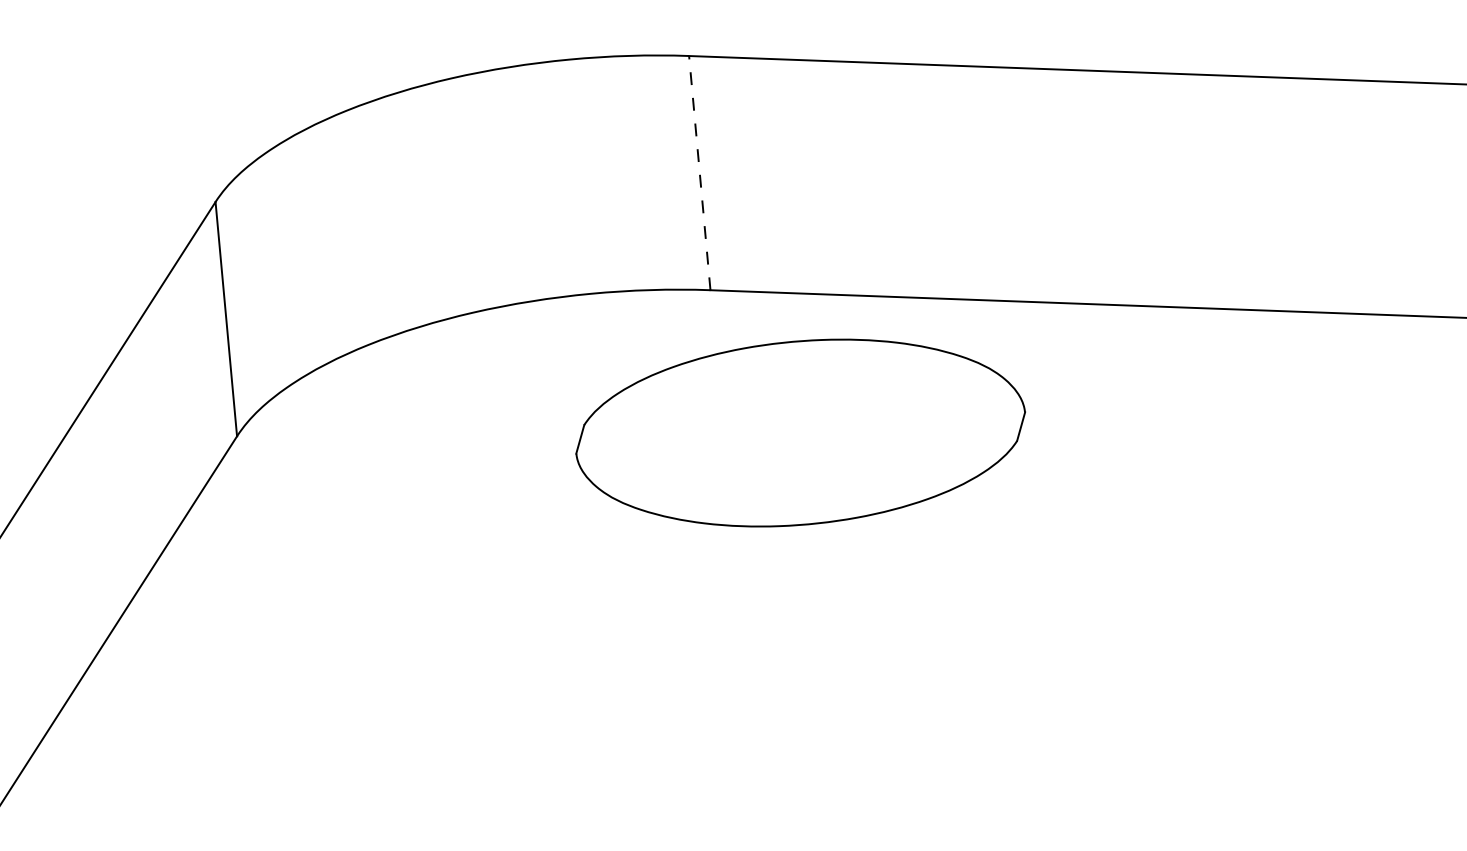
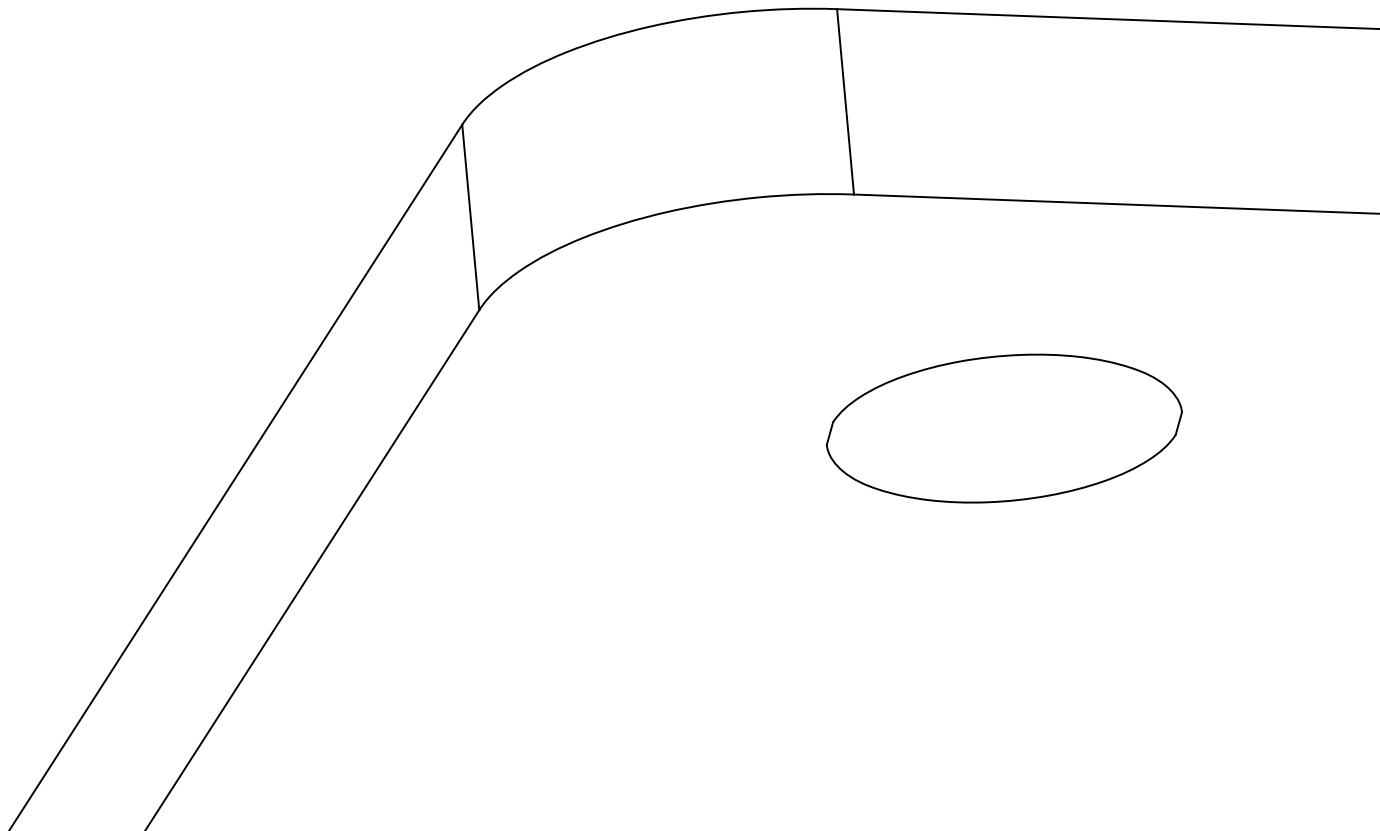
line: (699, 172) -> (845, 101), dashed -> solid
part: (799, 432) -> (1003, 428), moved

